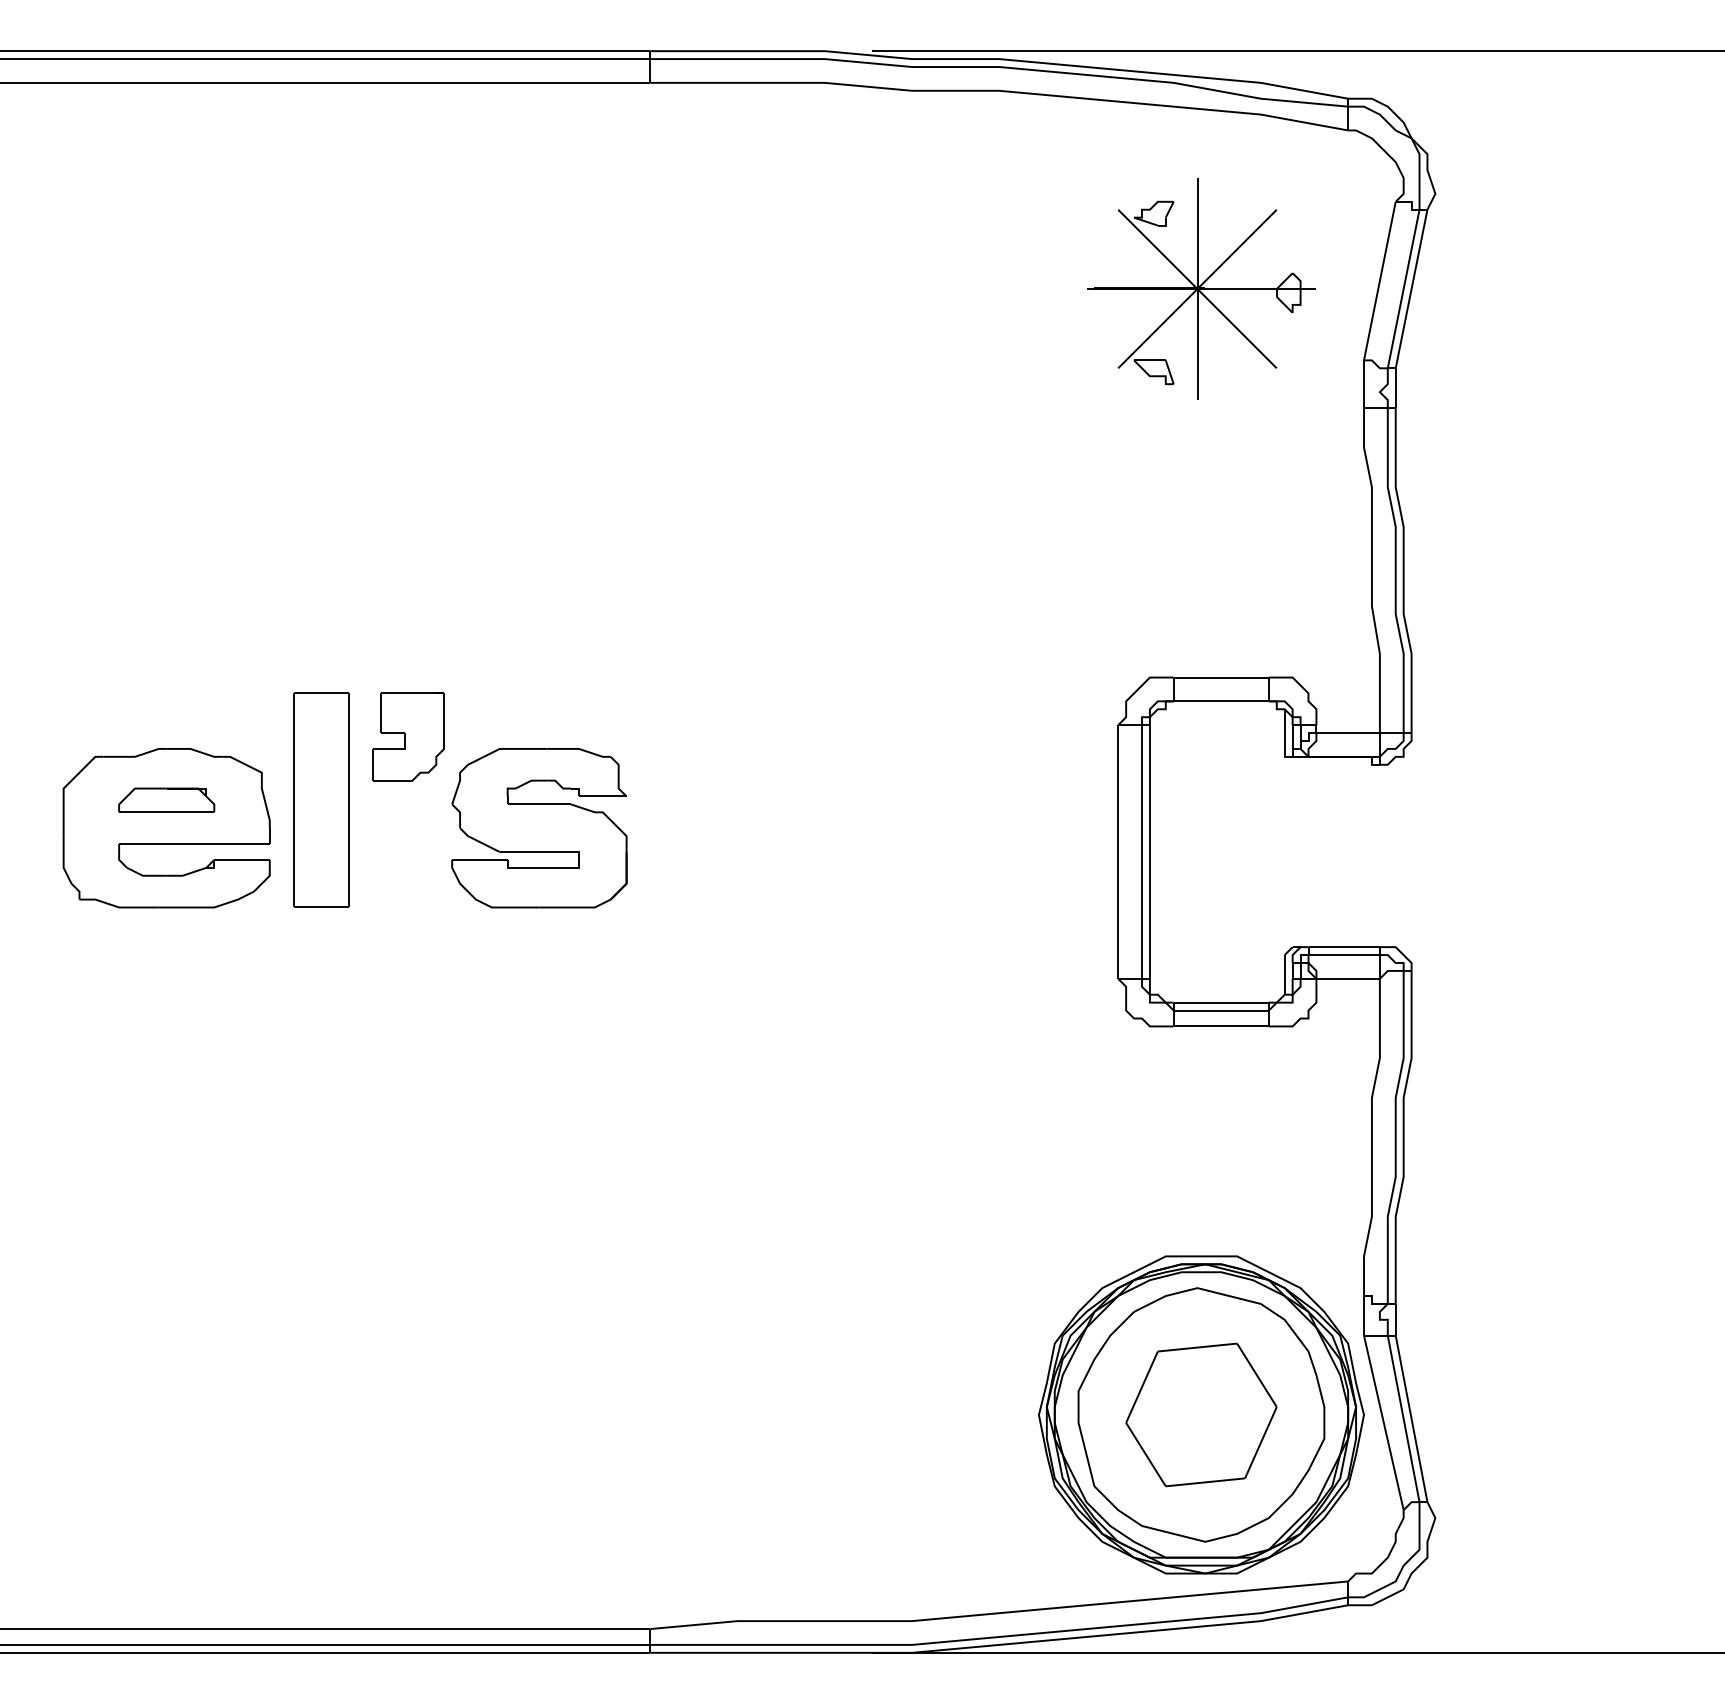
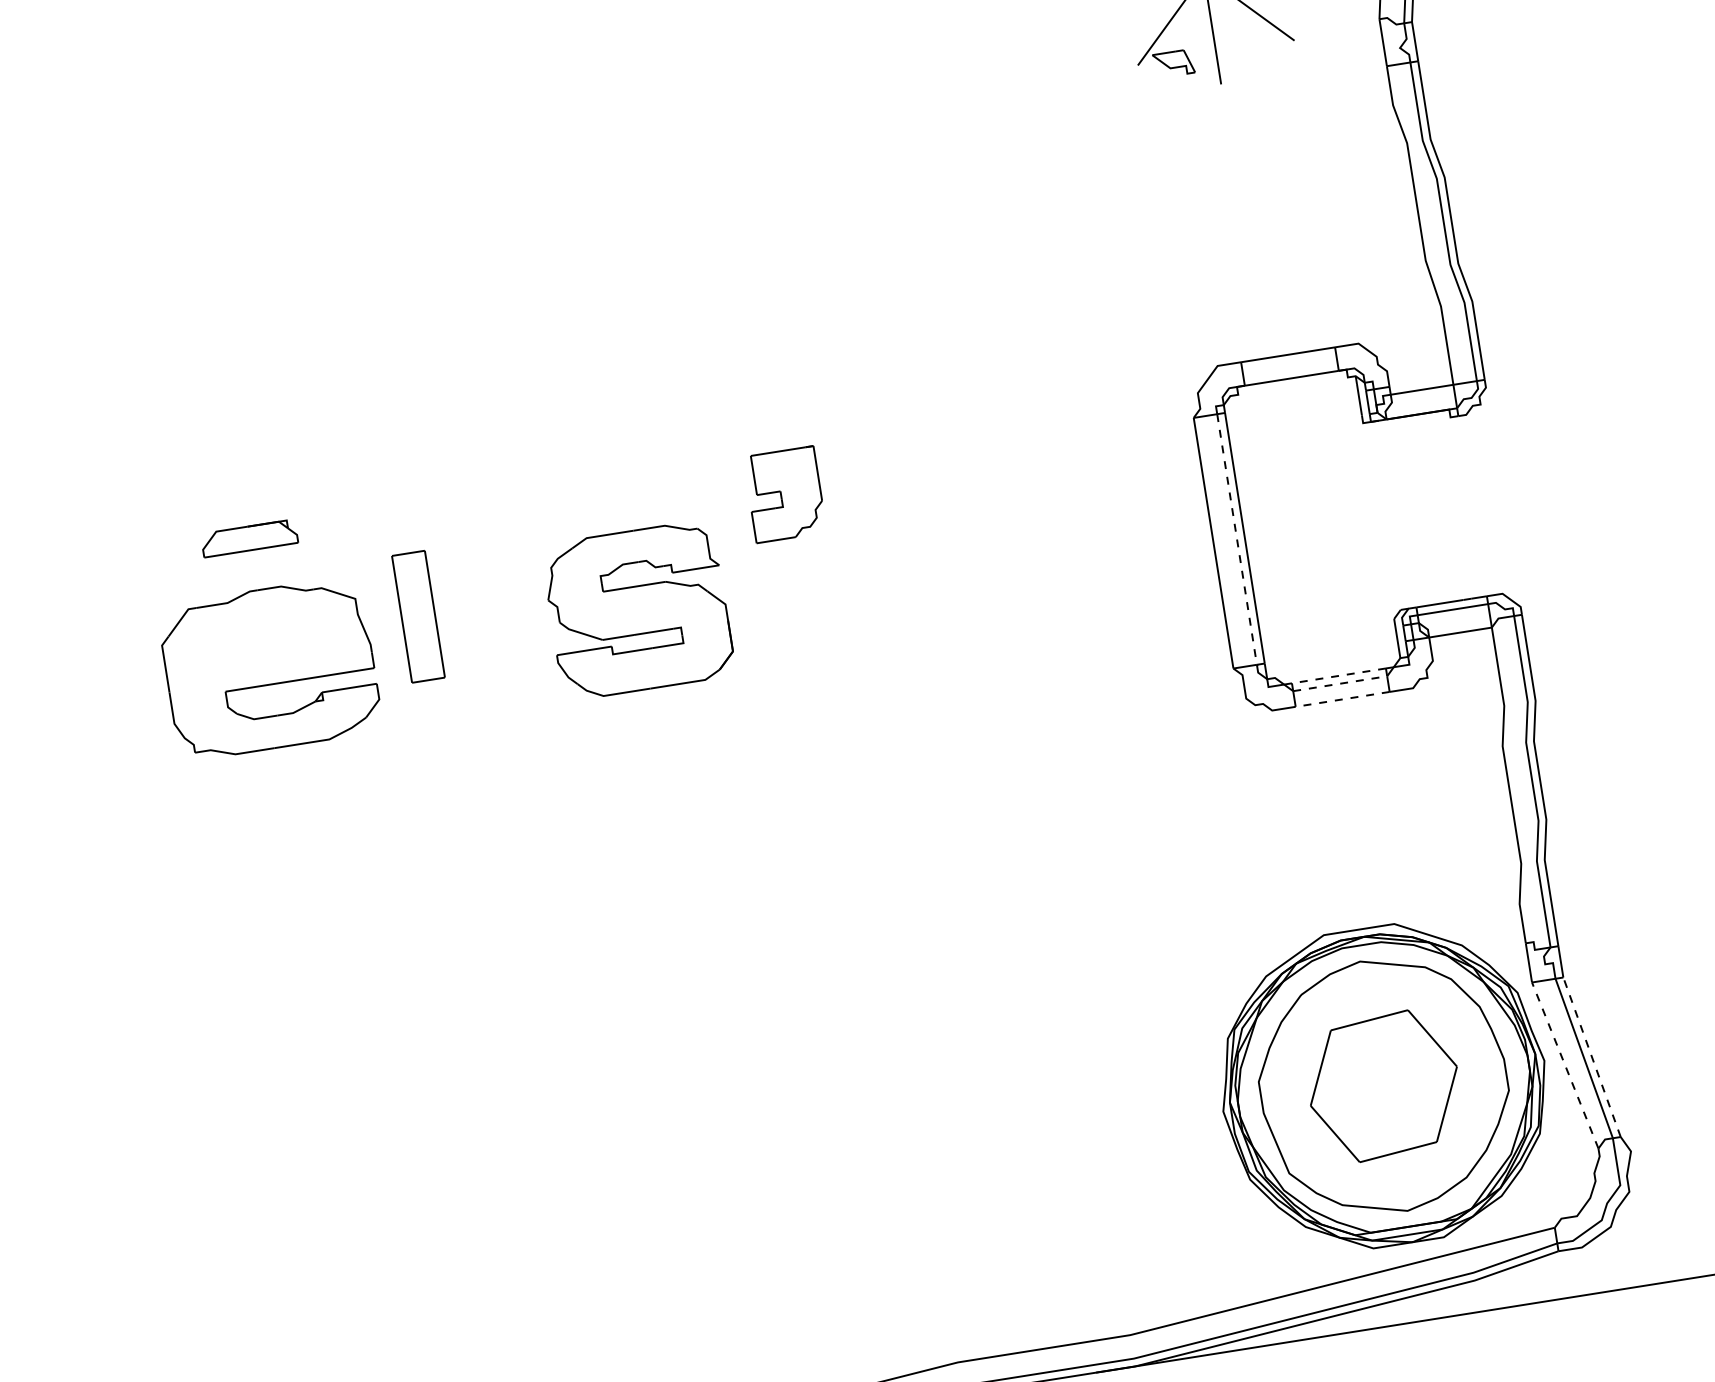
part: (408, 736) -> (784, 494), moved
part: (166, 799) -> (249, 537), moved
part: (321, 799) -> (418, 616), size x0.6
line: (1142, 852) -> (1237, 539), solid -> dashed
line: (1221, 1002) -> (1339, 675), solid -> dashed
line: (1221, 1010) -> (1340, 683), solid -> dashed
line: (1221, 1026) -> (1342, 699), solid -> dashed
line: (1411, 1418) -> (1591, 1056), solid -> dashed
line: (1383, 1422) -> (1564, 1065), solid -> dashed

